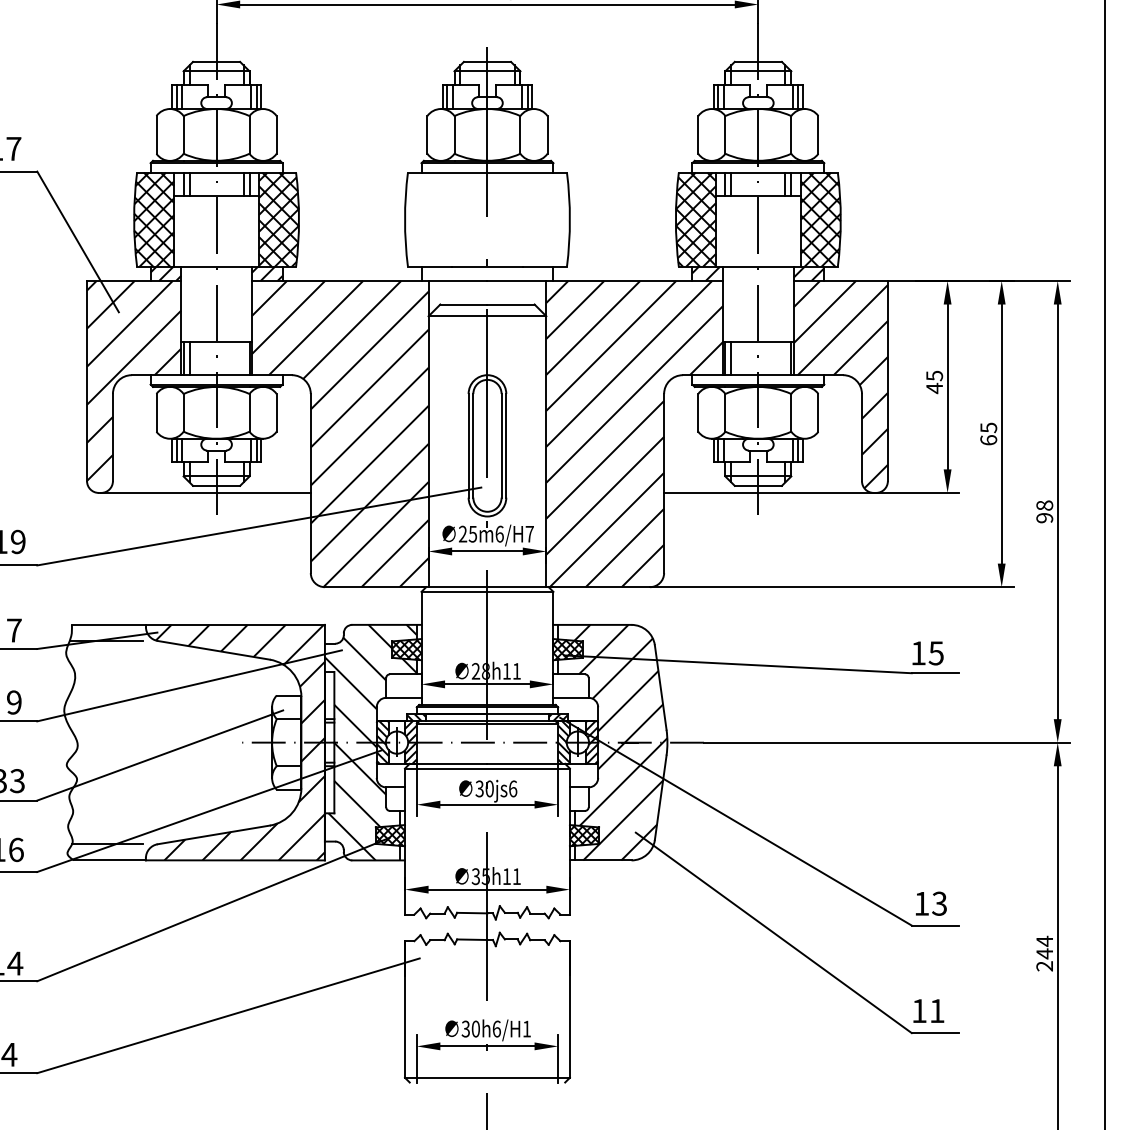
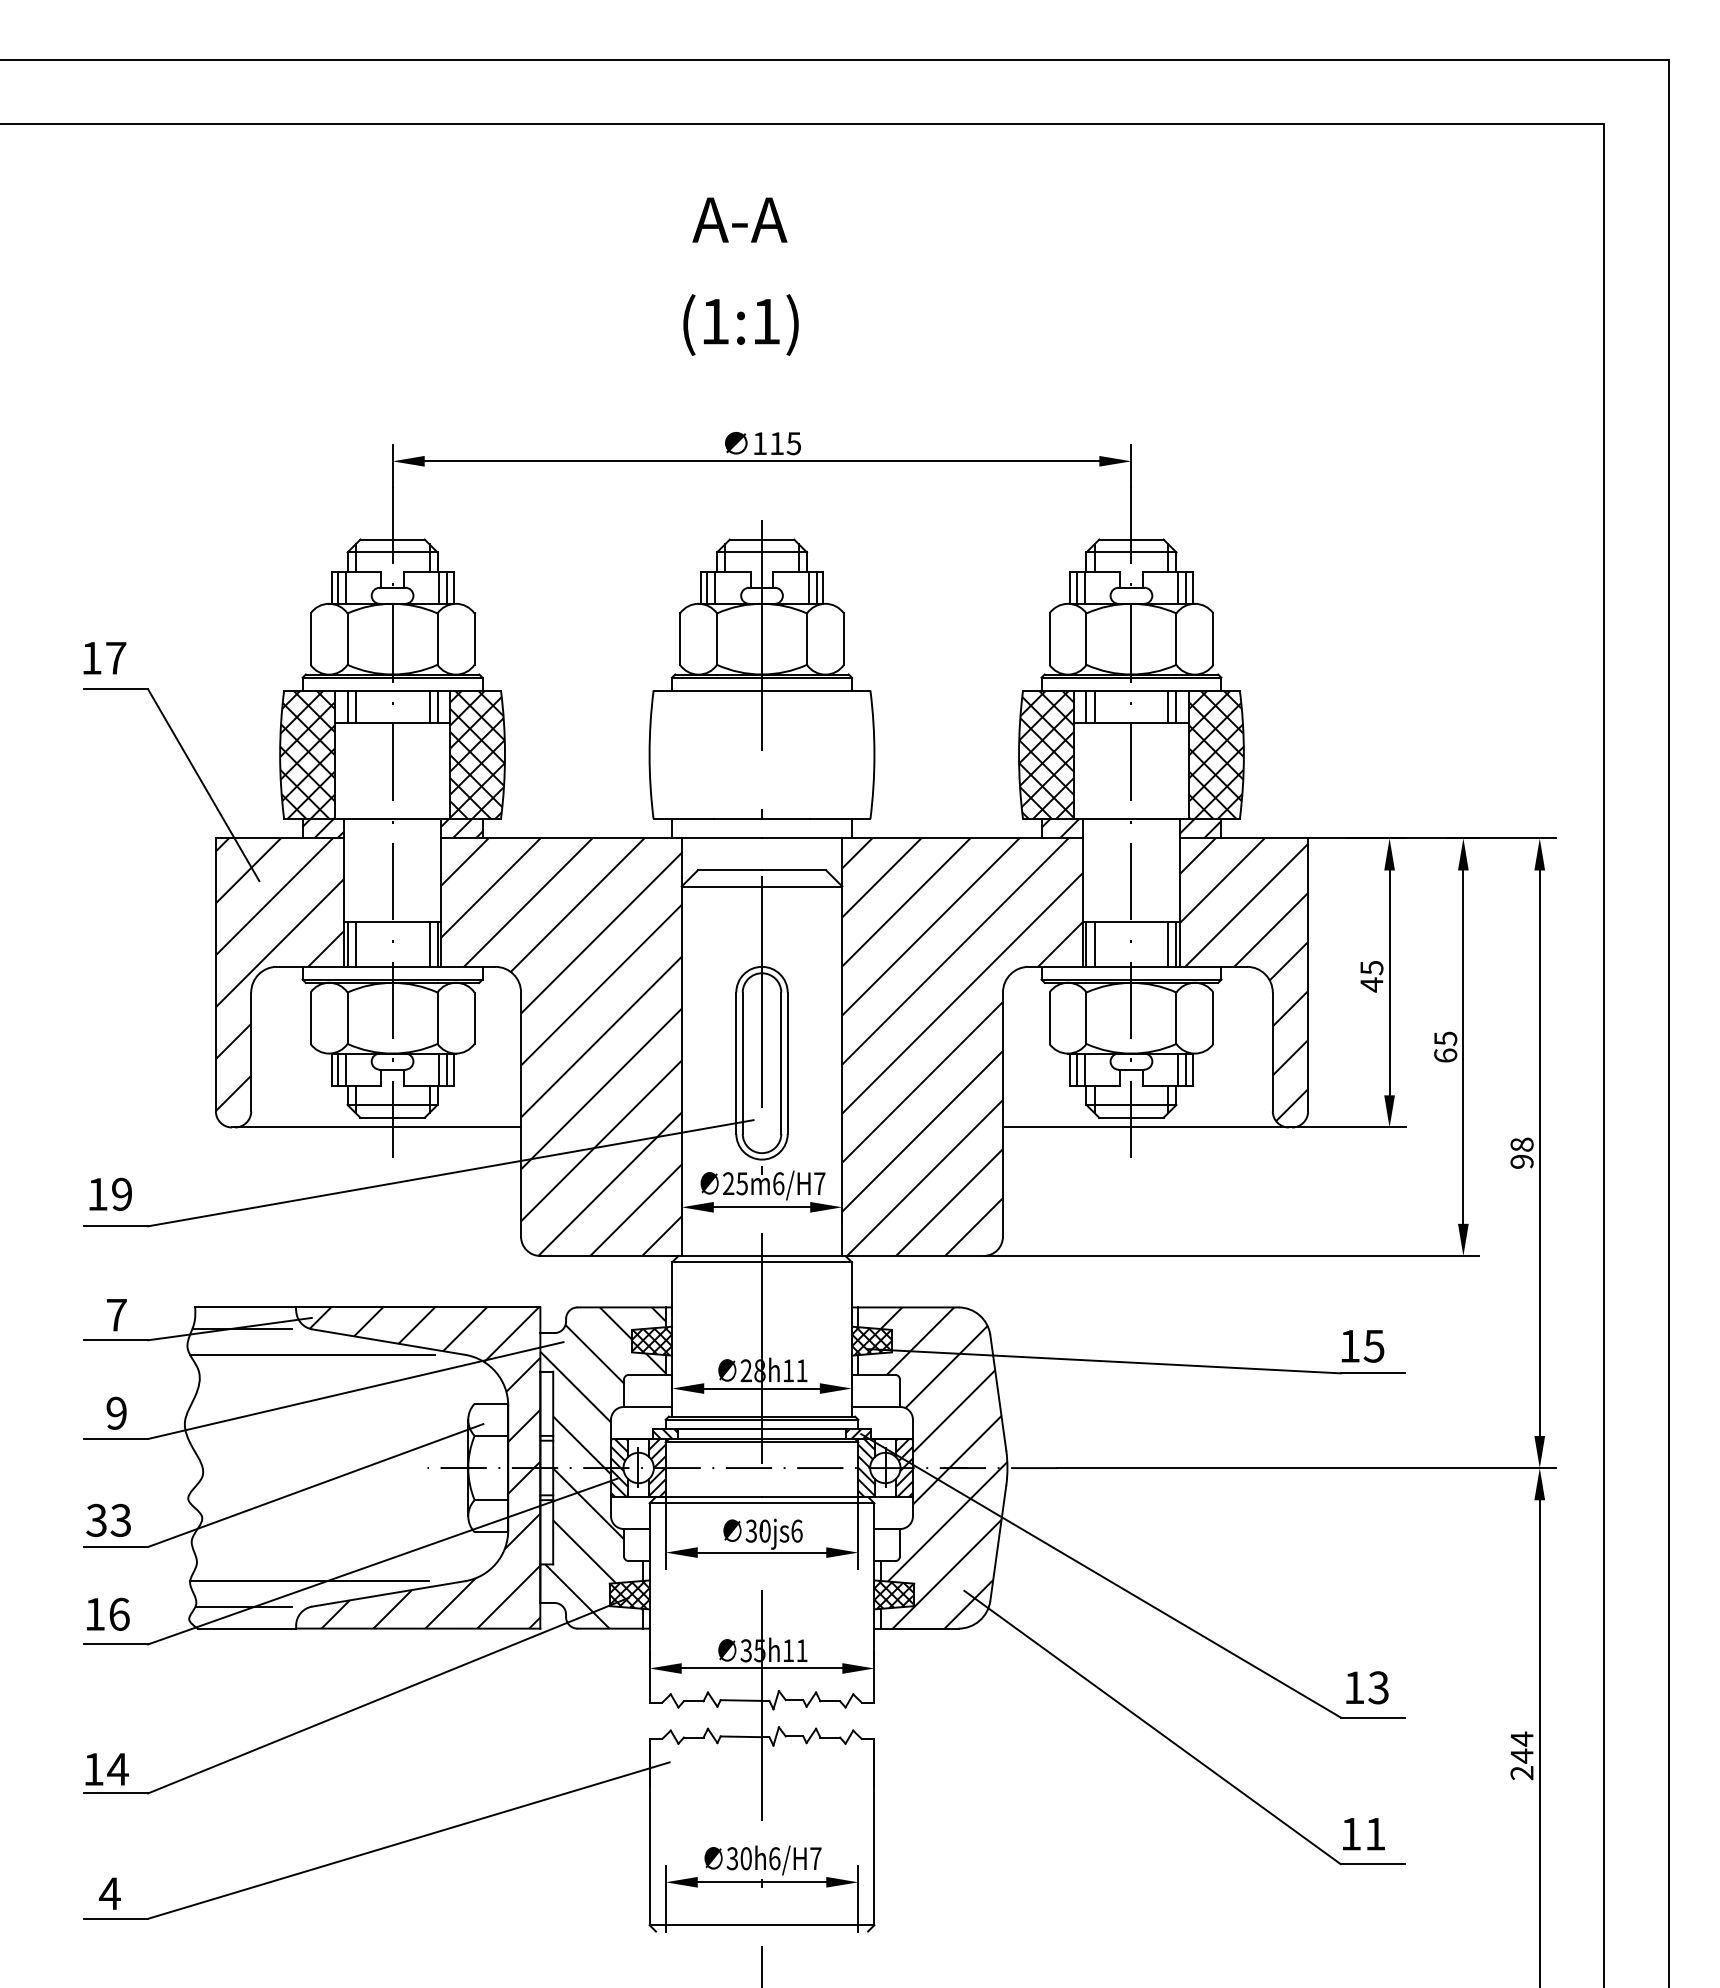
line: (243, 358) -> (429, 943), added
line: (785, 358) -> (1168, 943), added
line: (157, 659) -> (312, 1354), added
line: (155, 825) -> (309, 1581), added
text: (526, 1028) -> (815, 1858), 30h6/H1 -> 30h6/H7

